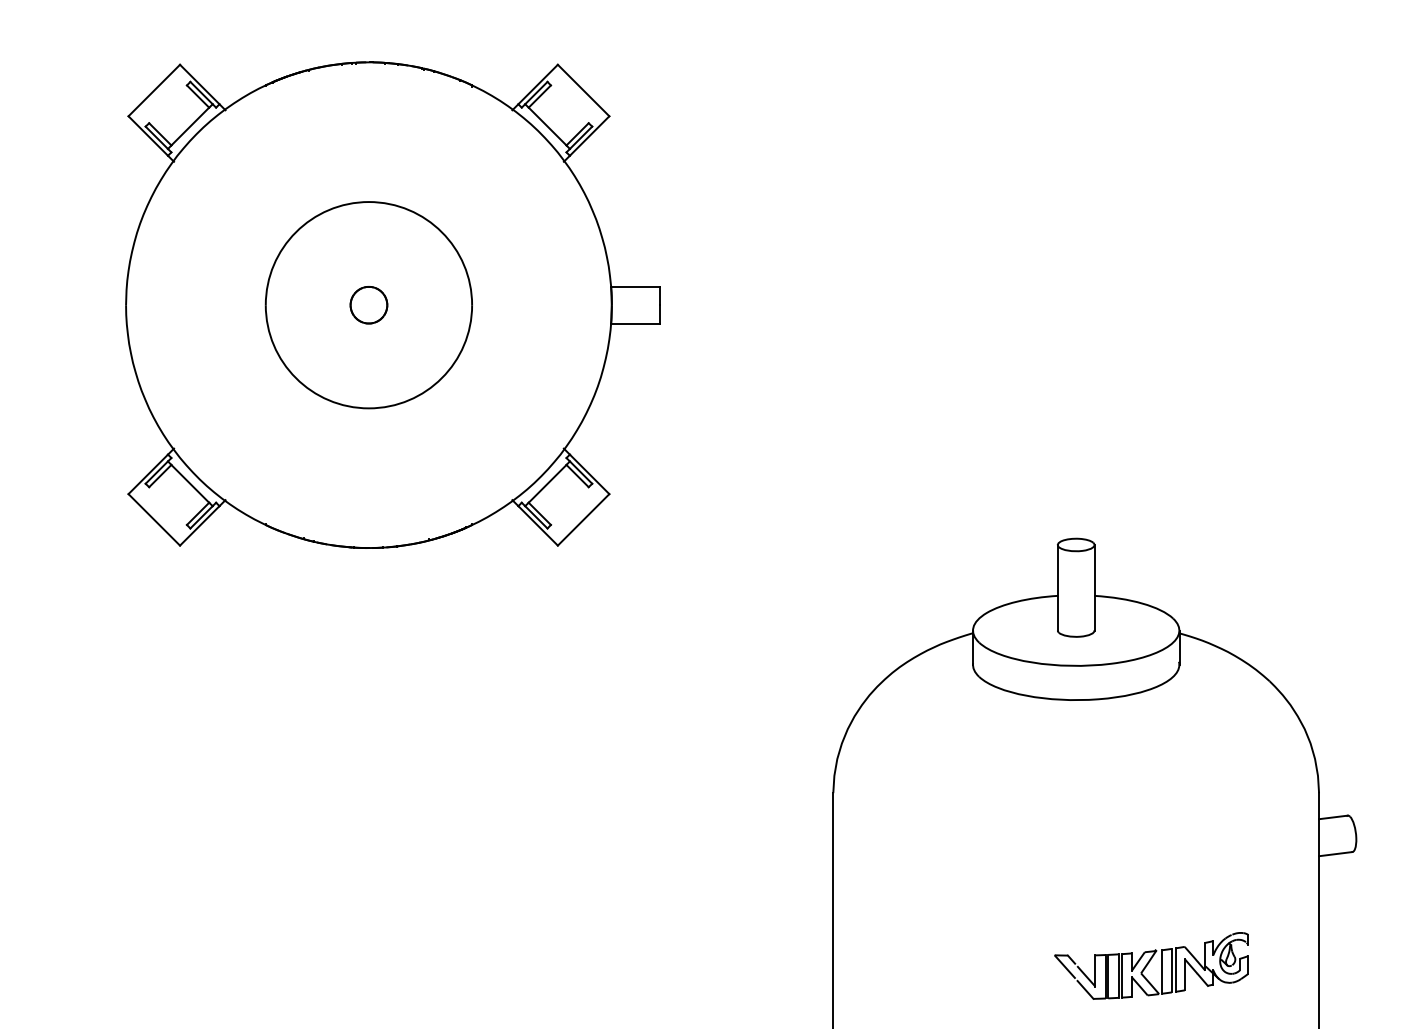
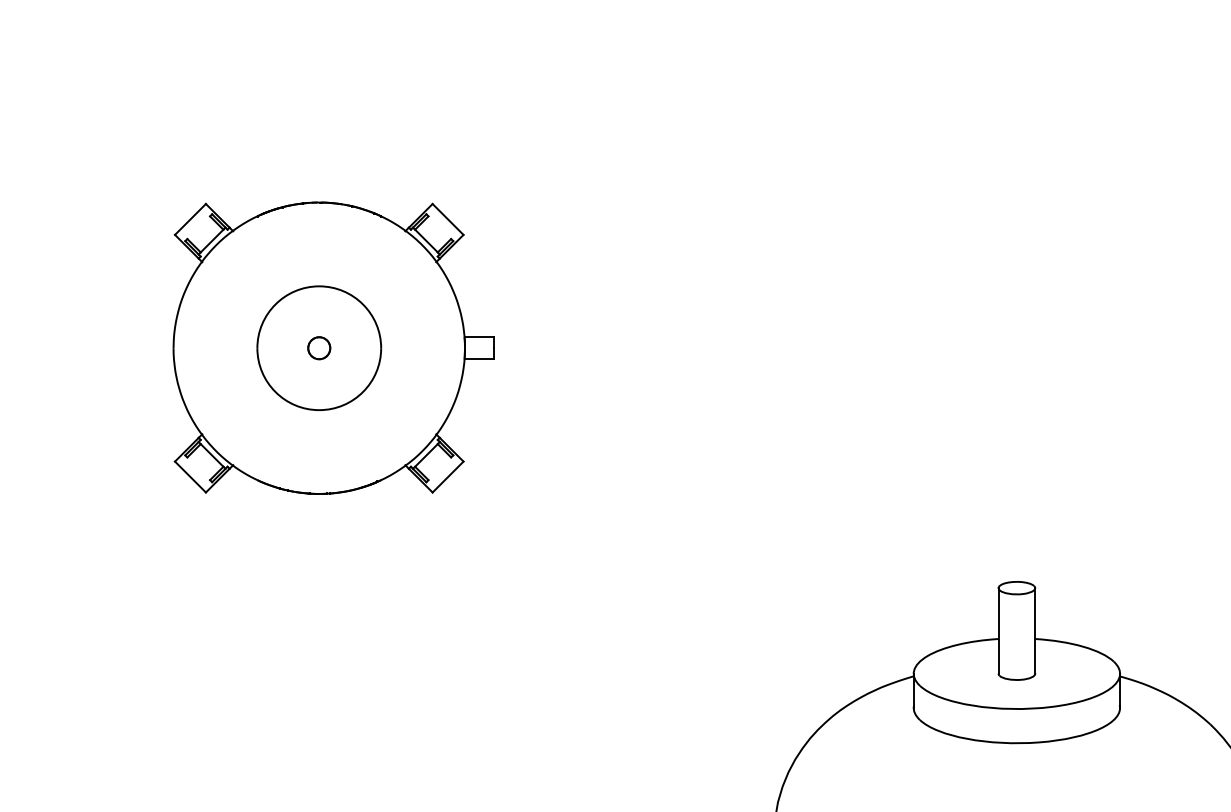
part: (392, 304) -> (333, 347), size x0.6

